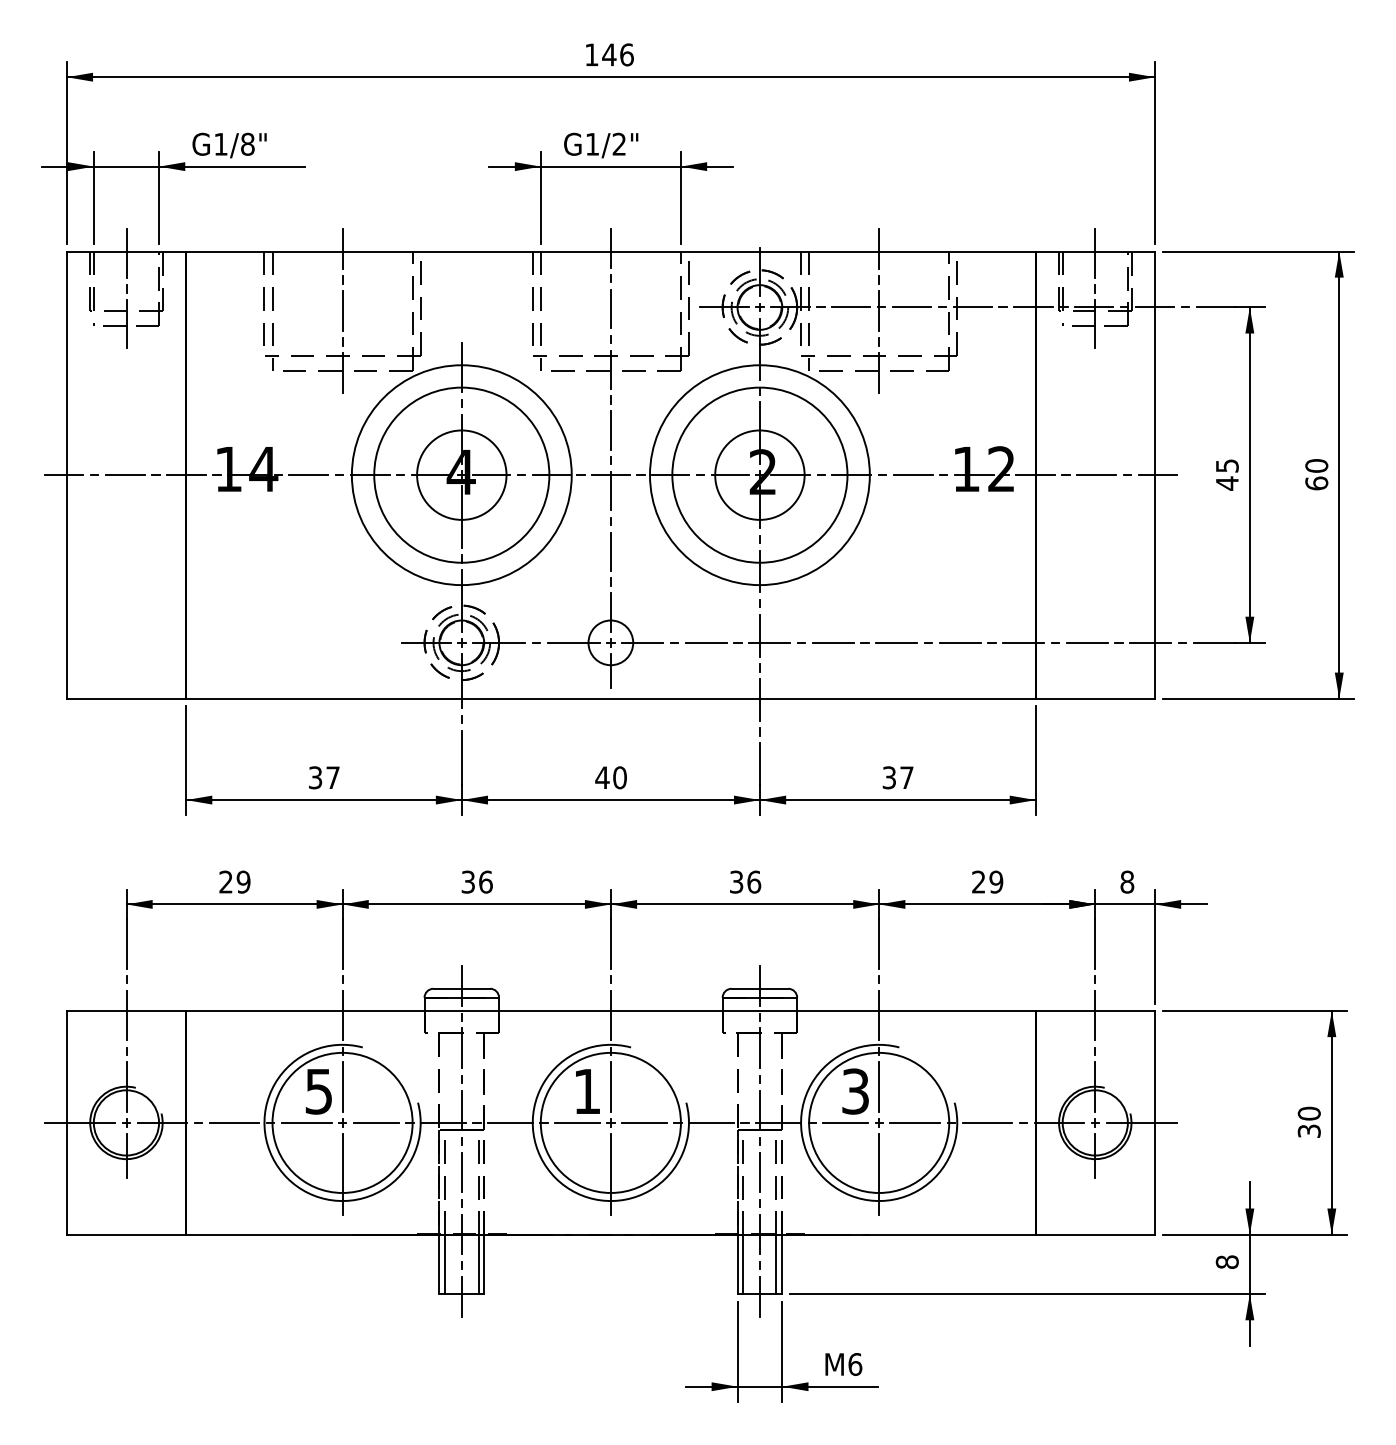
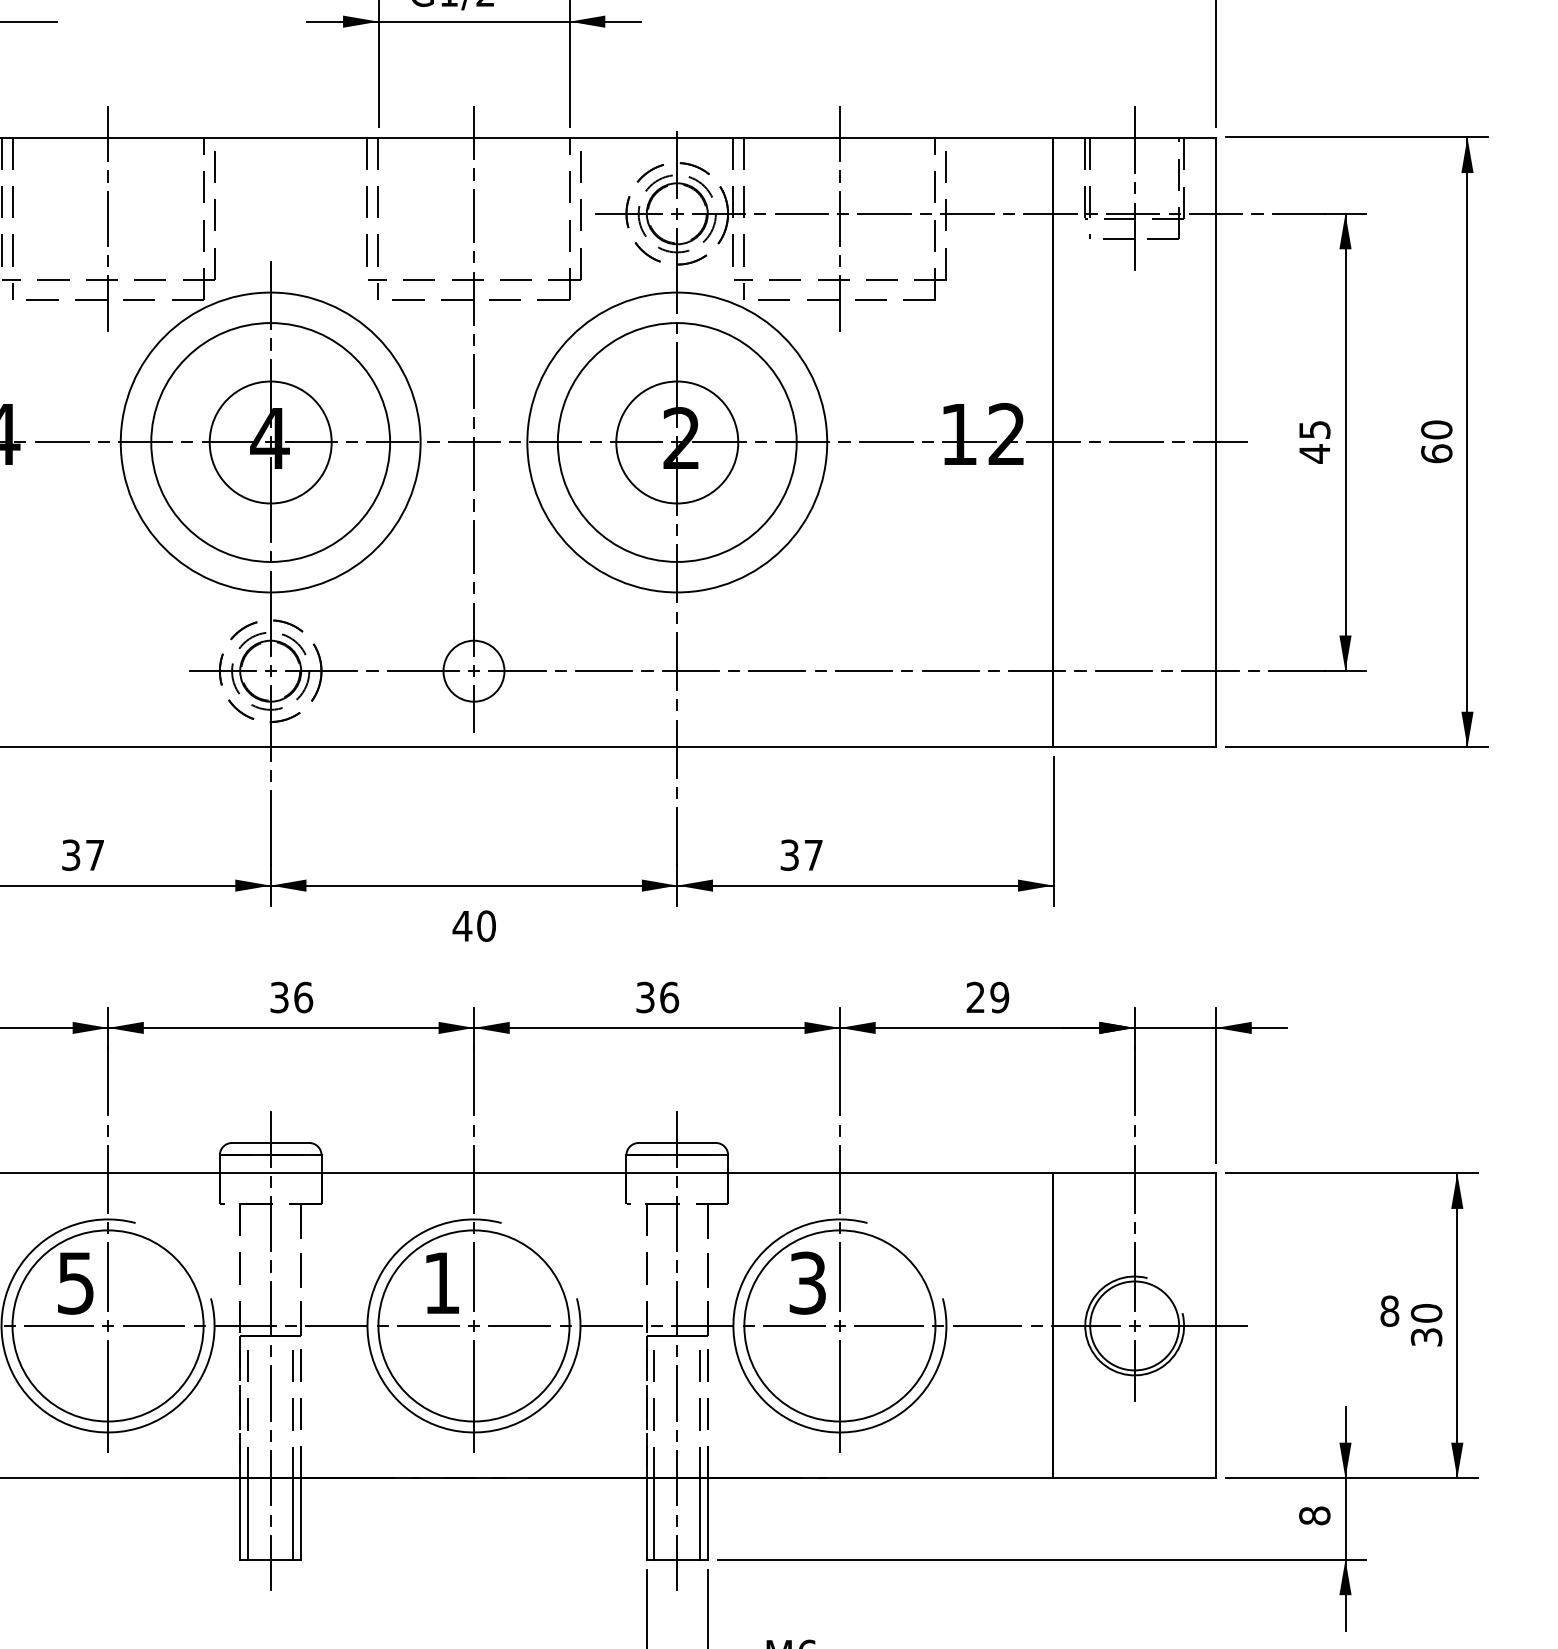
text: (610, 777) -> (473, 925), moved
text: (897, 777) -> (800, 854), moved
text: (1127, 881) -> (1390, 1310), moved

